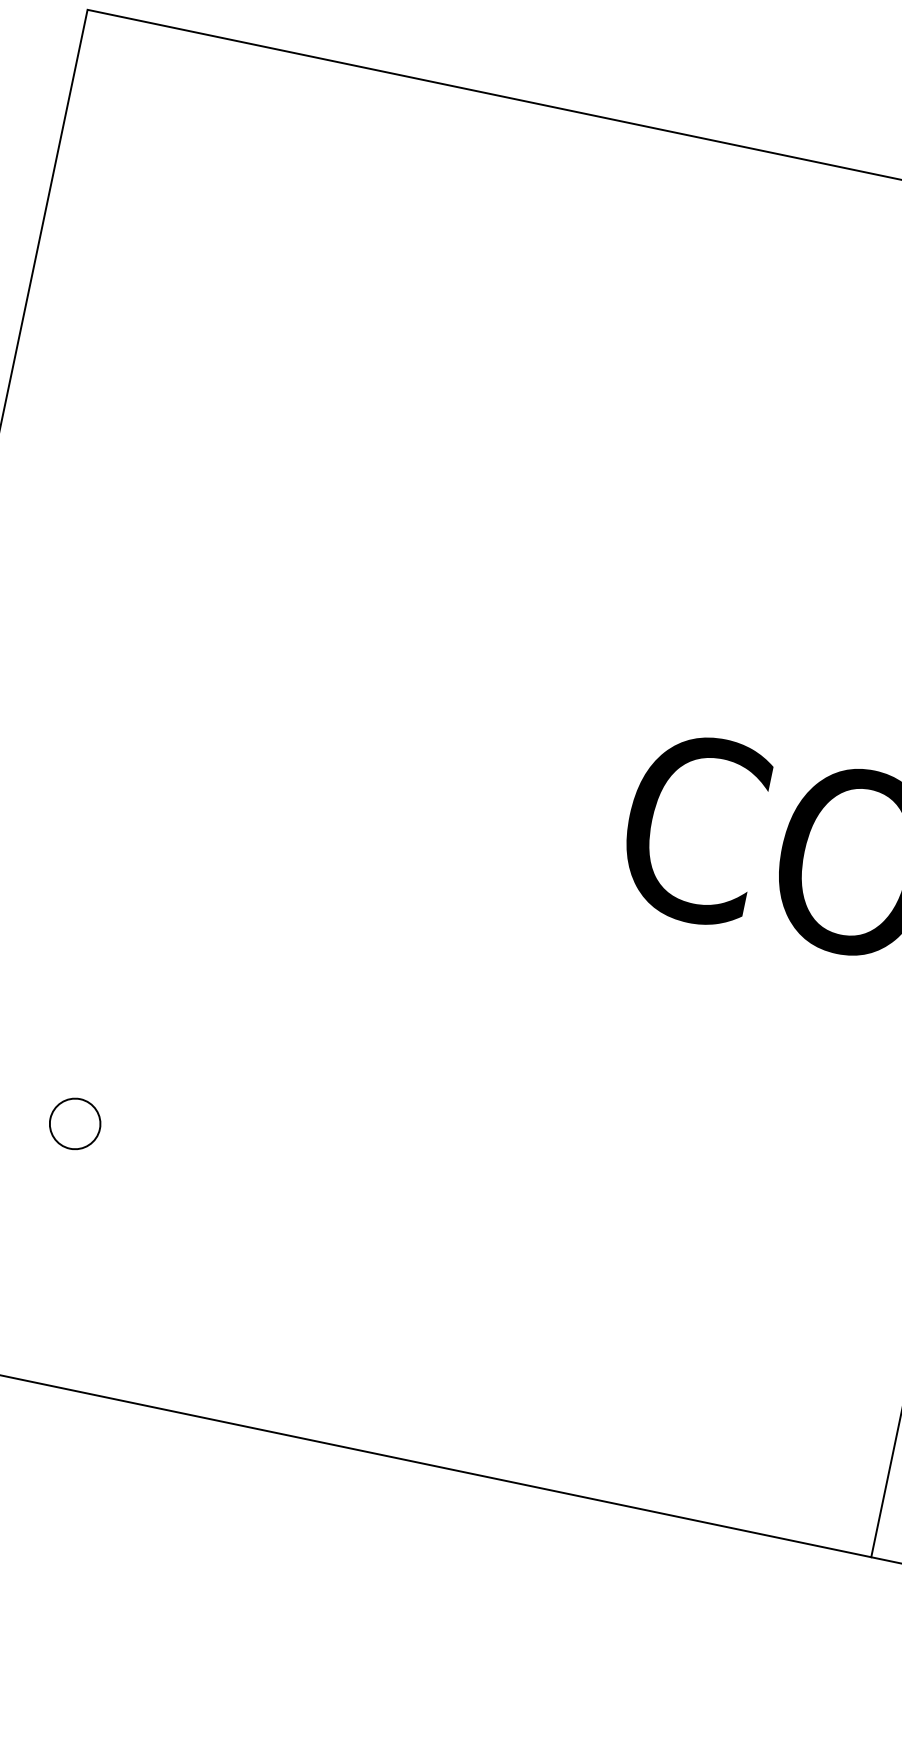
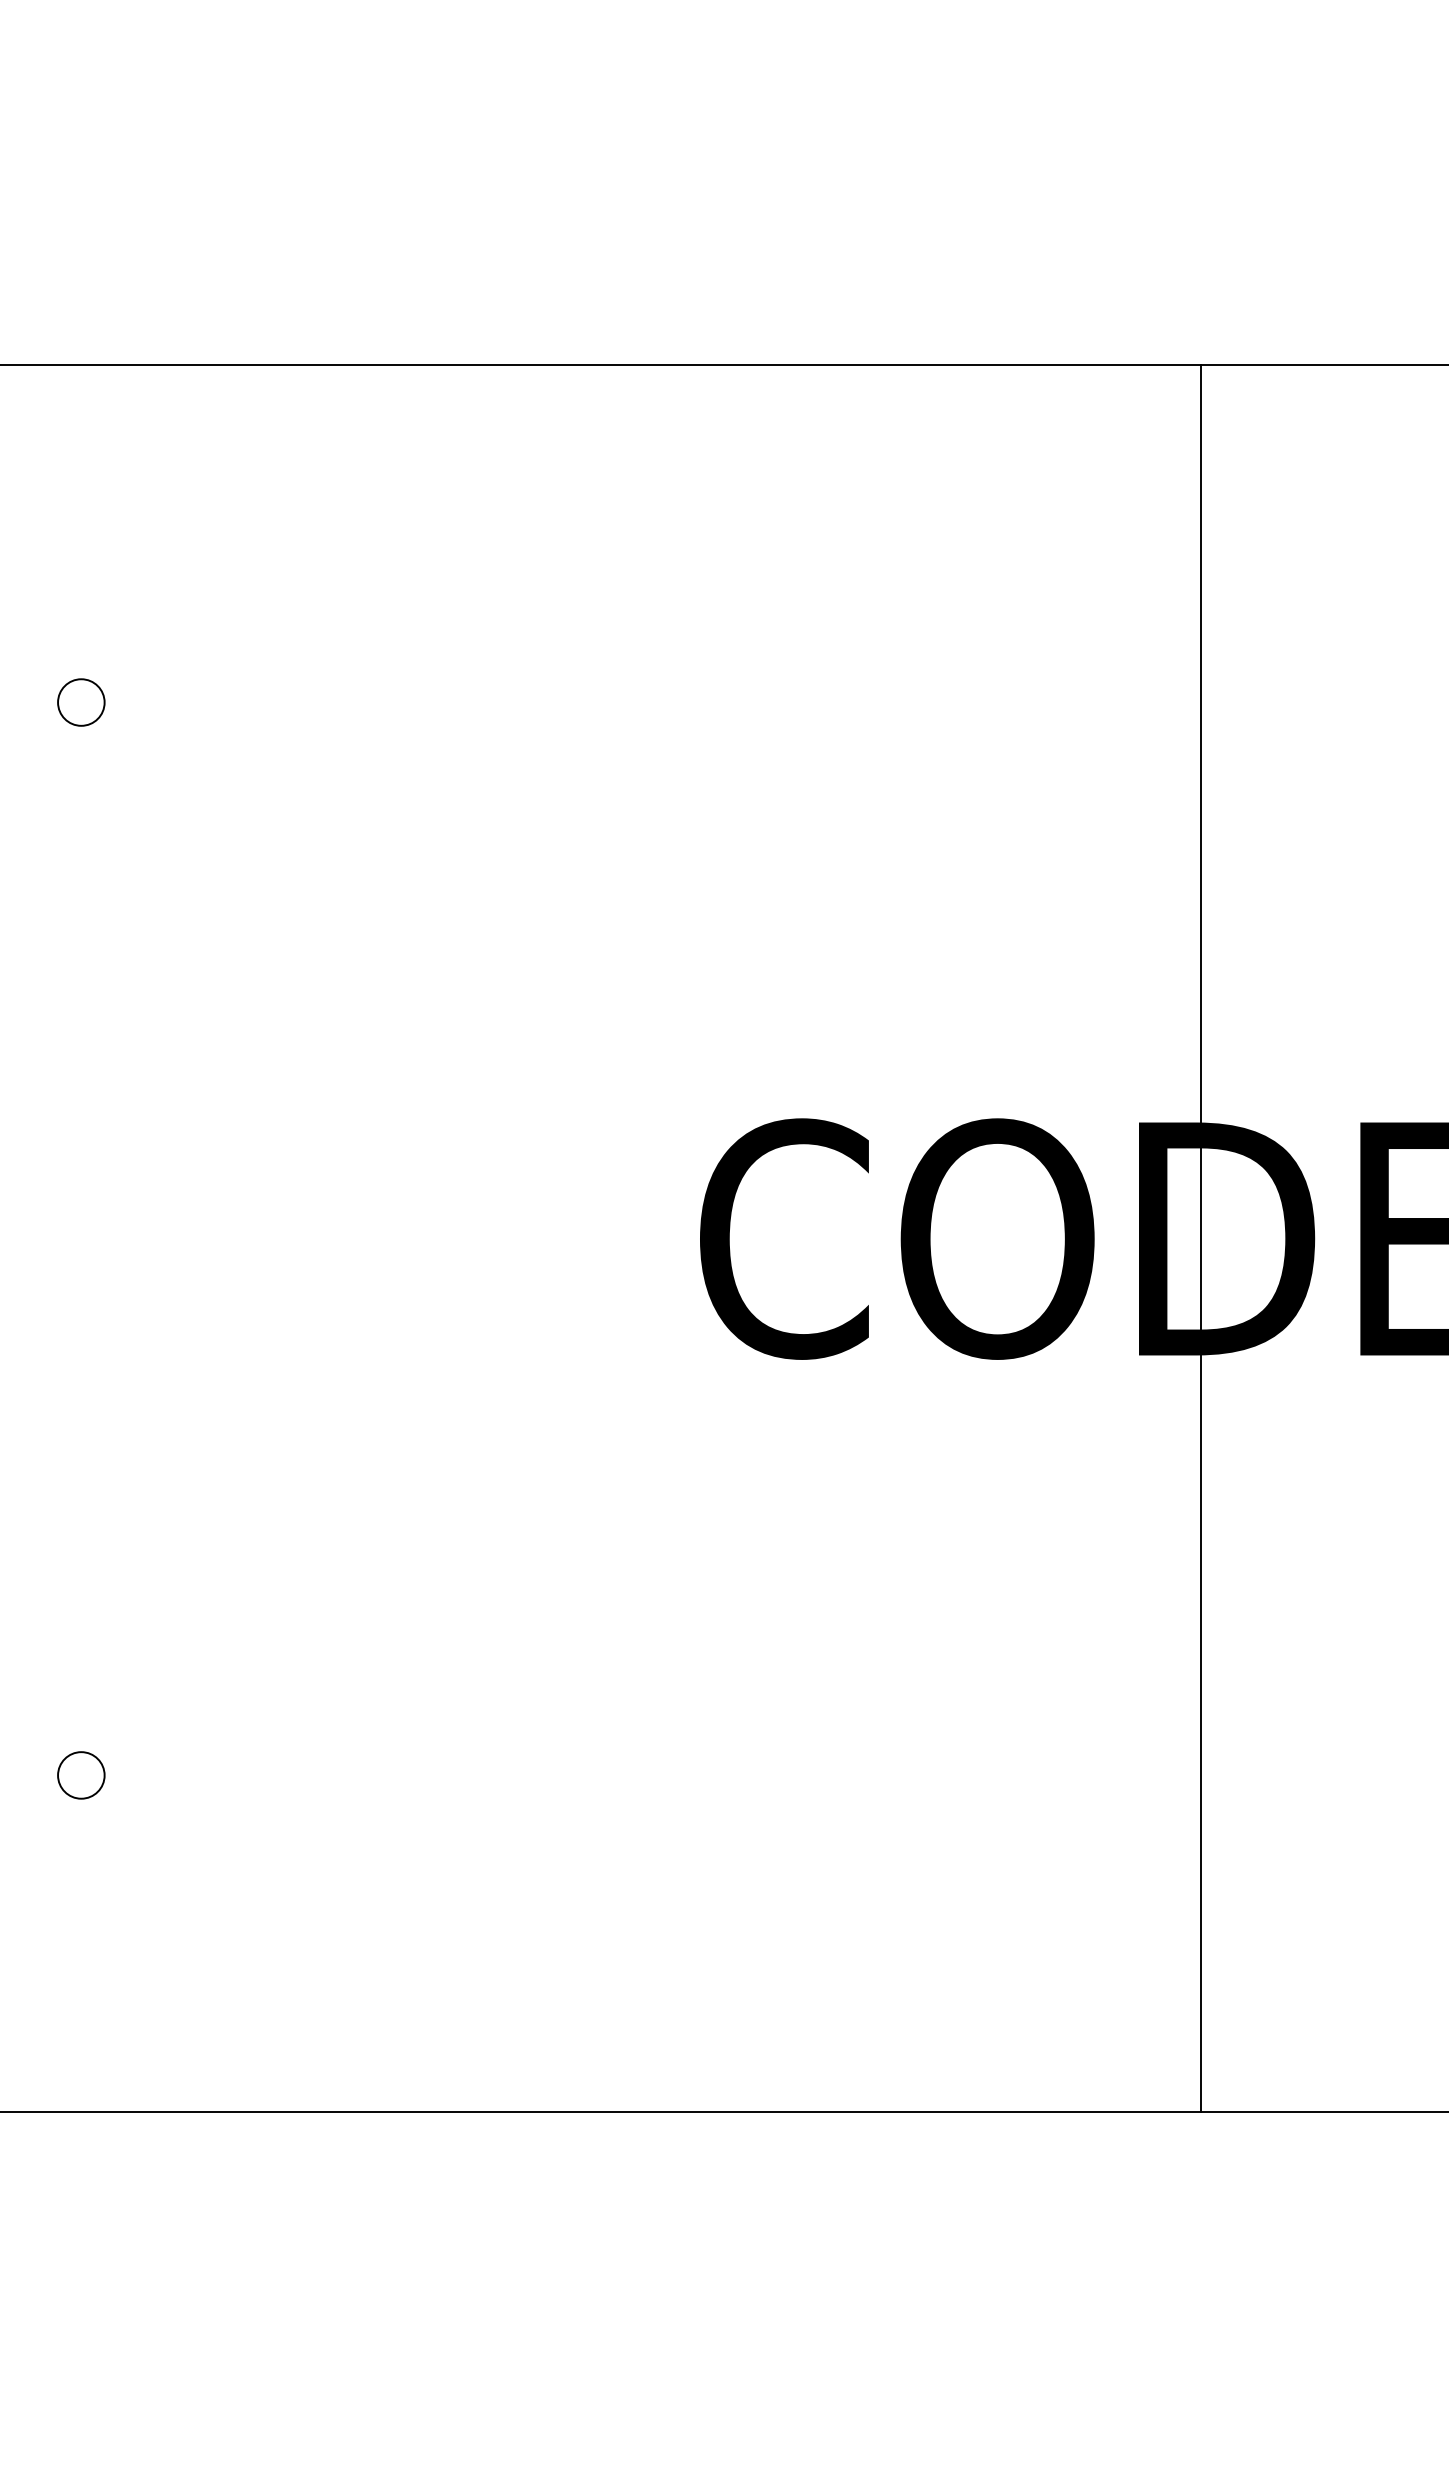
circle: (245, 309) -> (81, 702), added
circle: (75, 1124) -> (81, 1775), size x0.71

